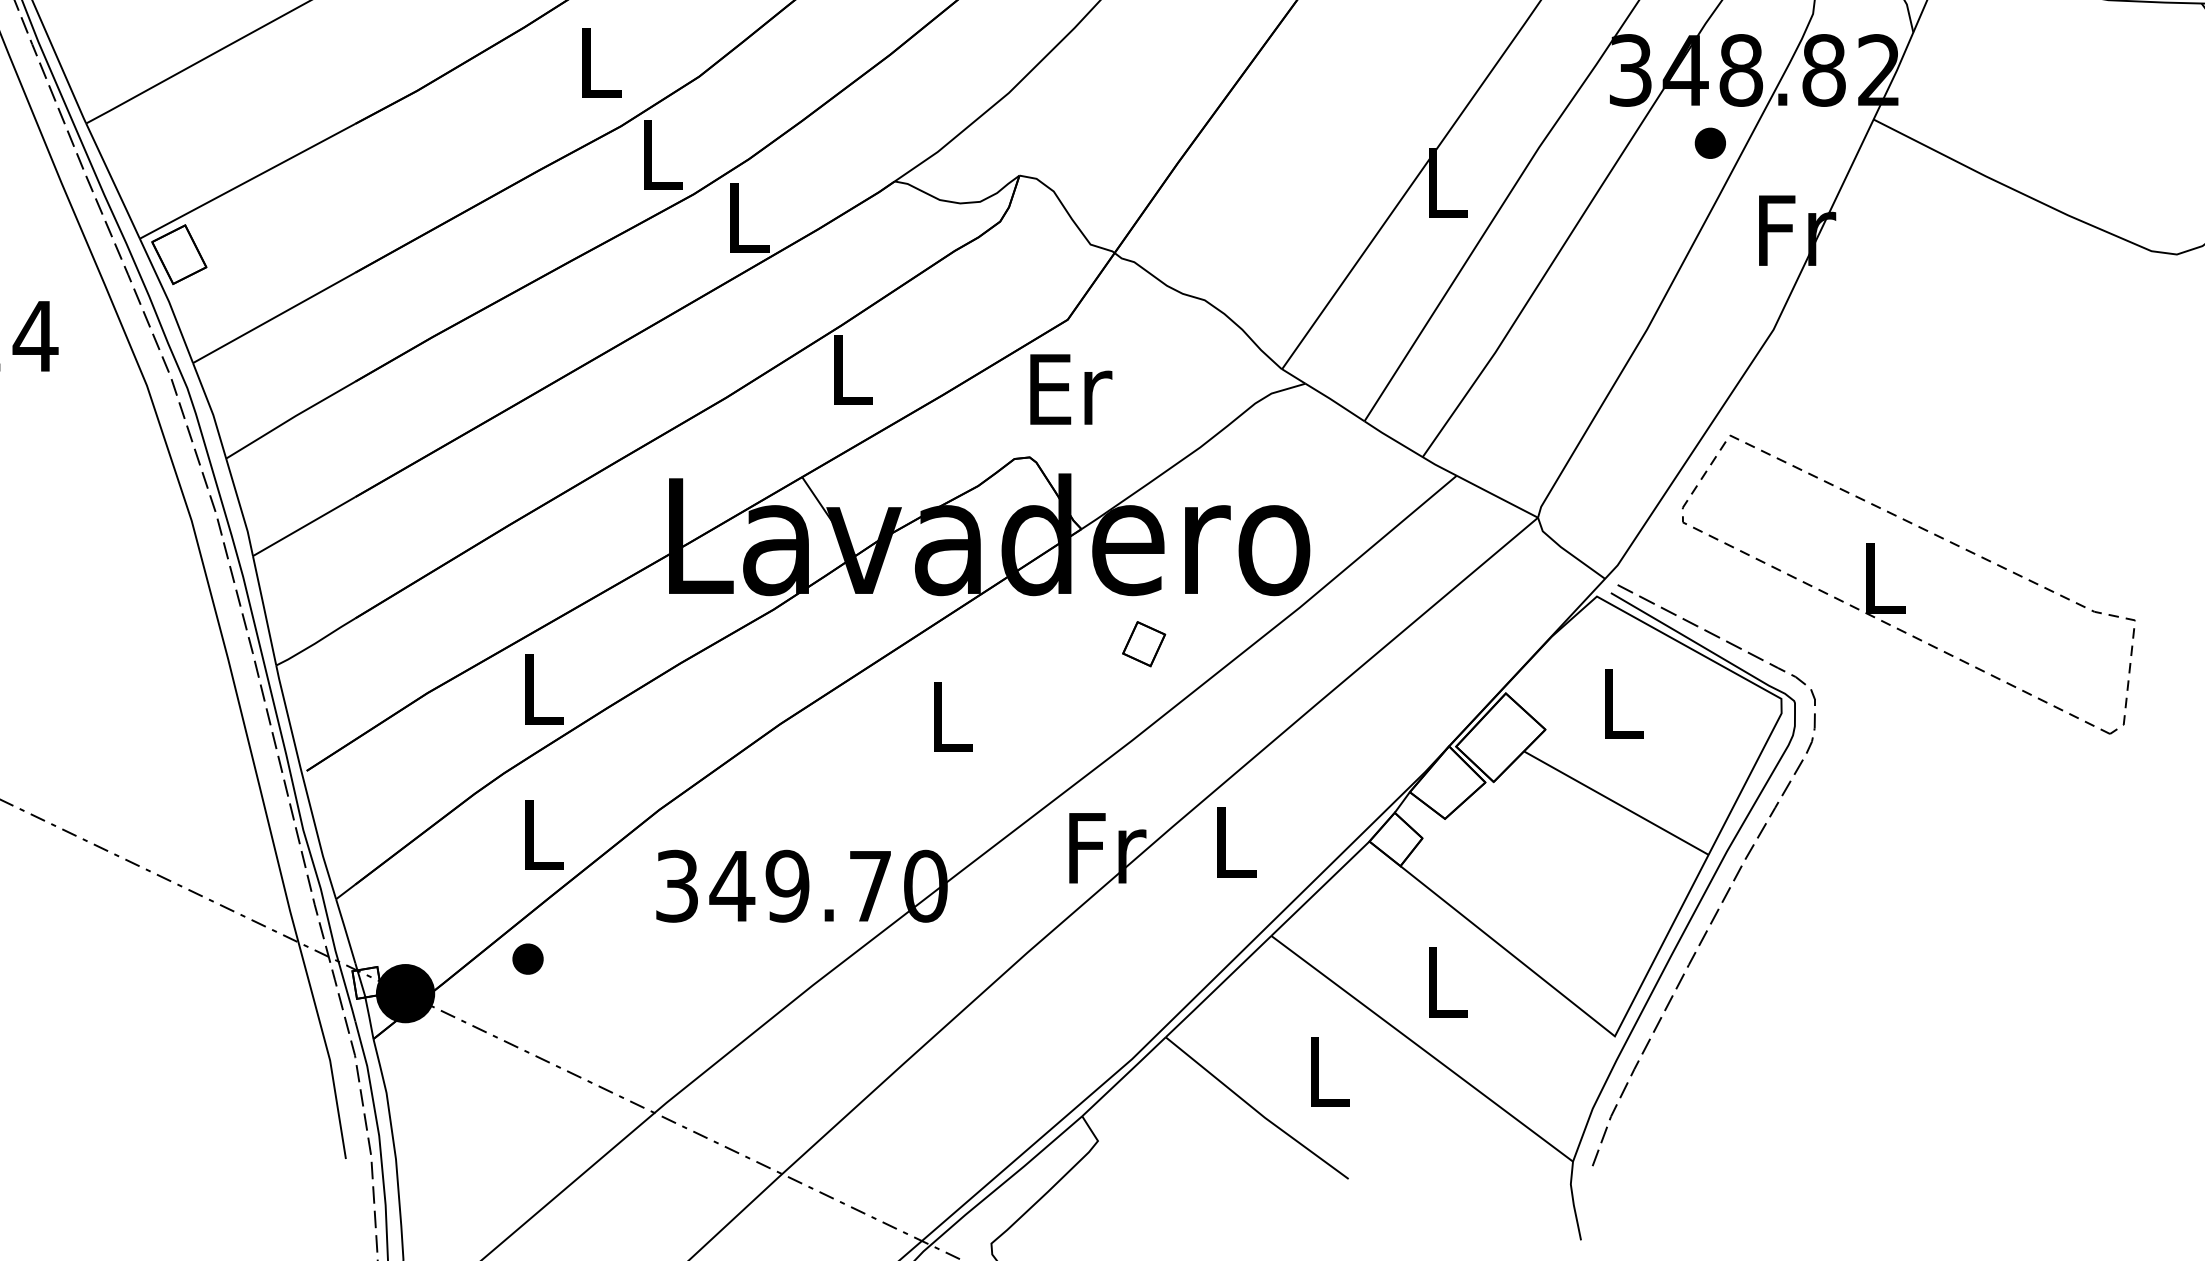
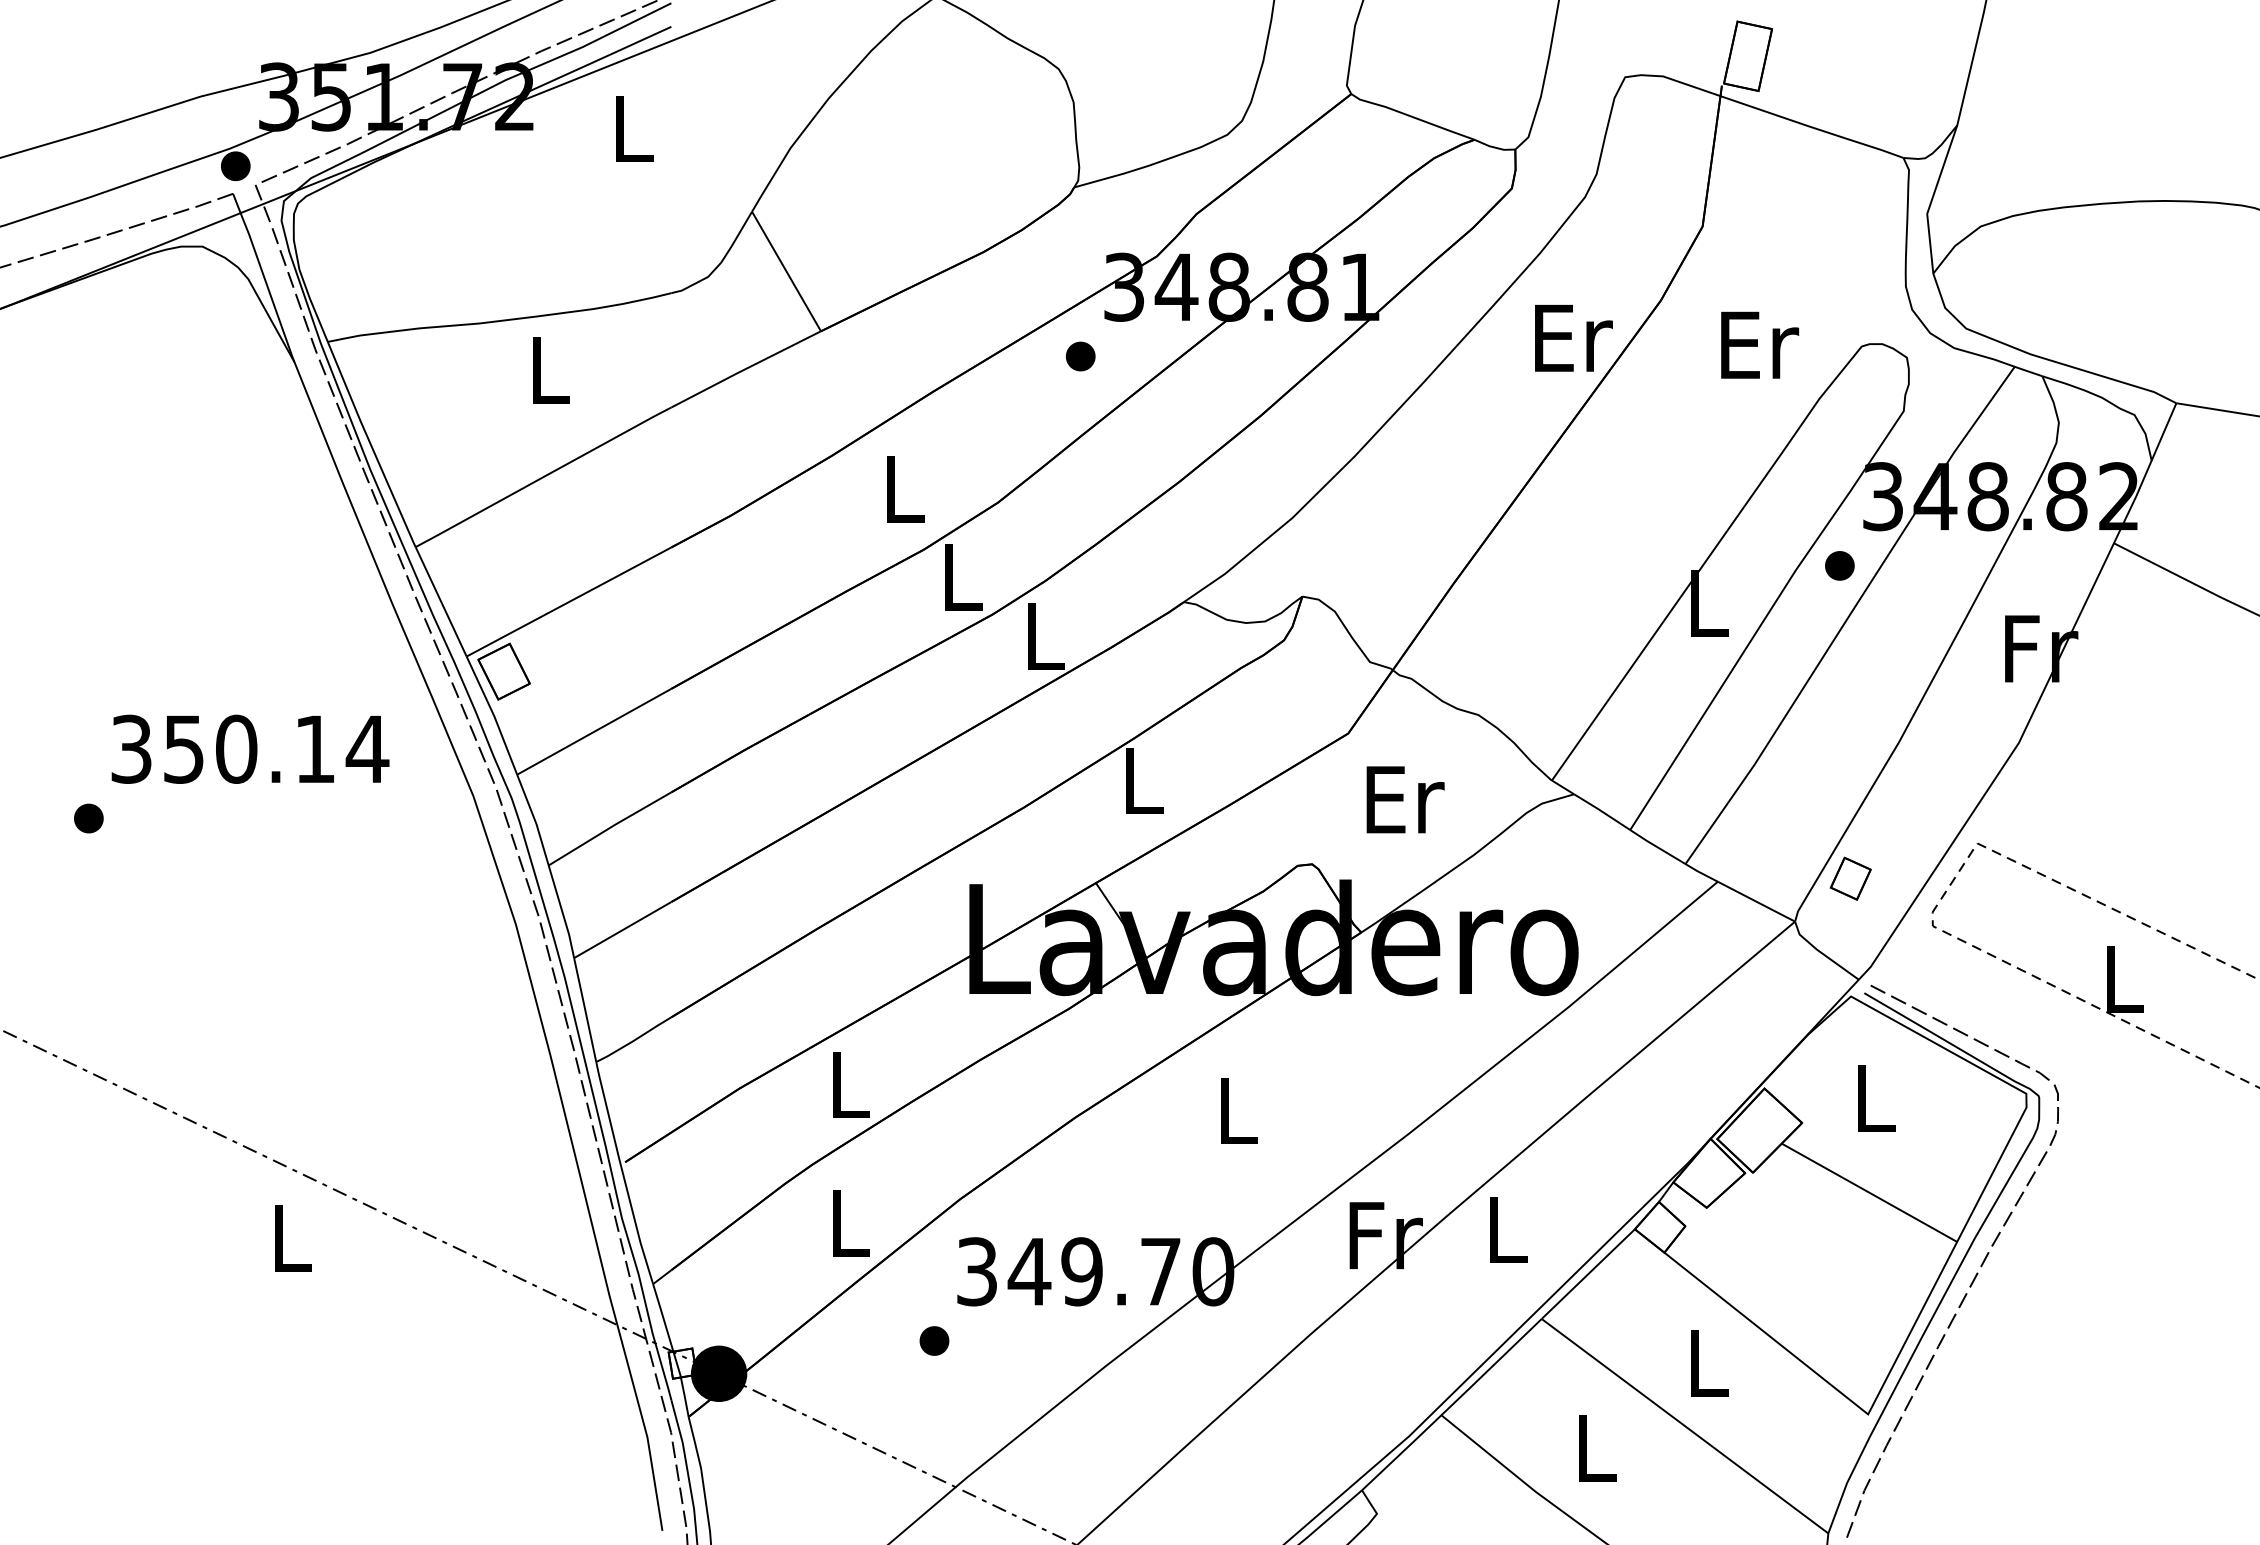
part: (1710, 142) -> (1839, 565), moved
text: (1071, 389) -> (1405, 799), moved
part: (1143, 643) -> (1850, 878), moved
part: (528, 958) -> (934, 1340), moved

